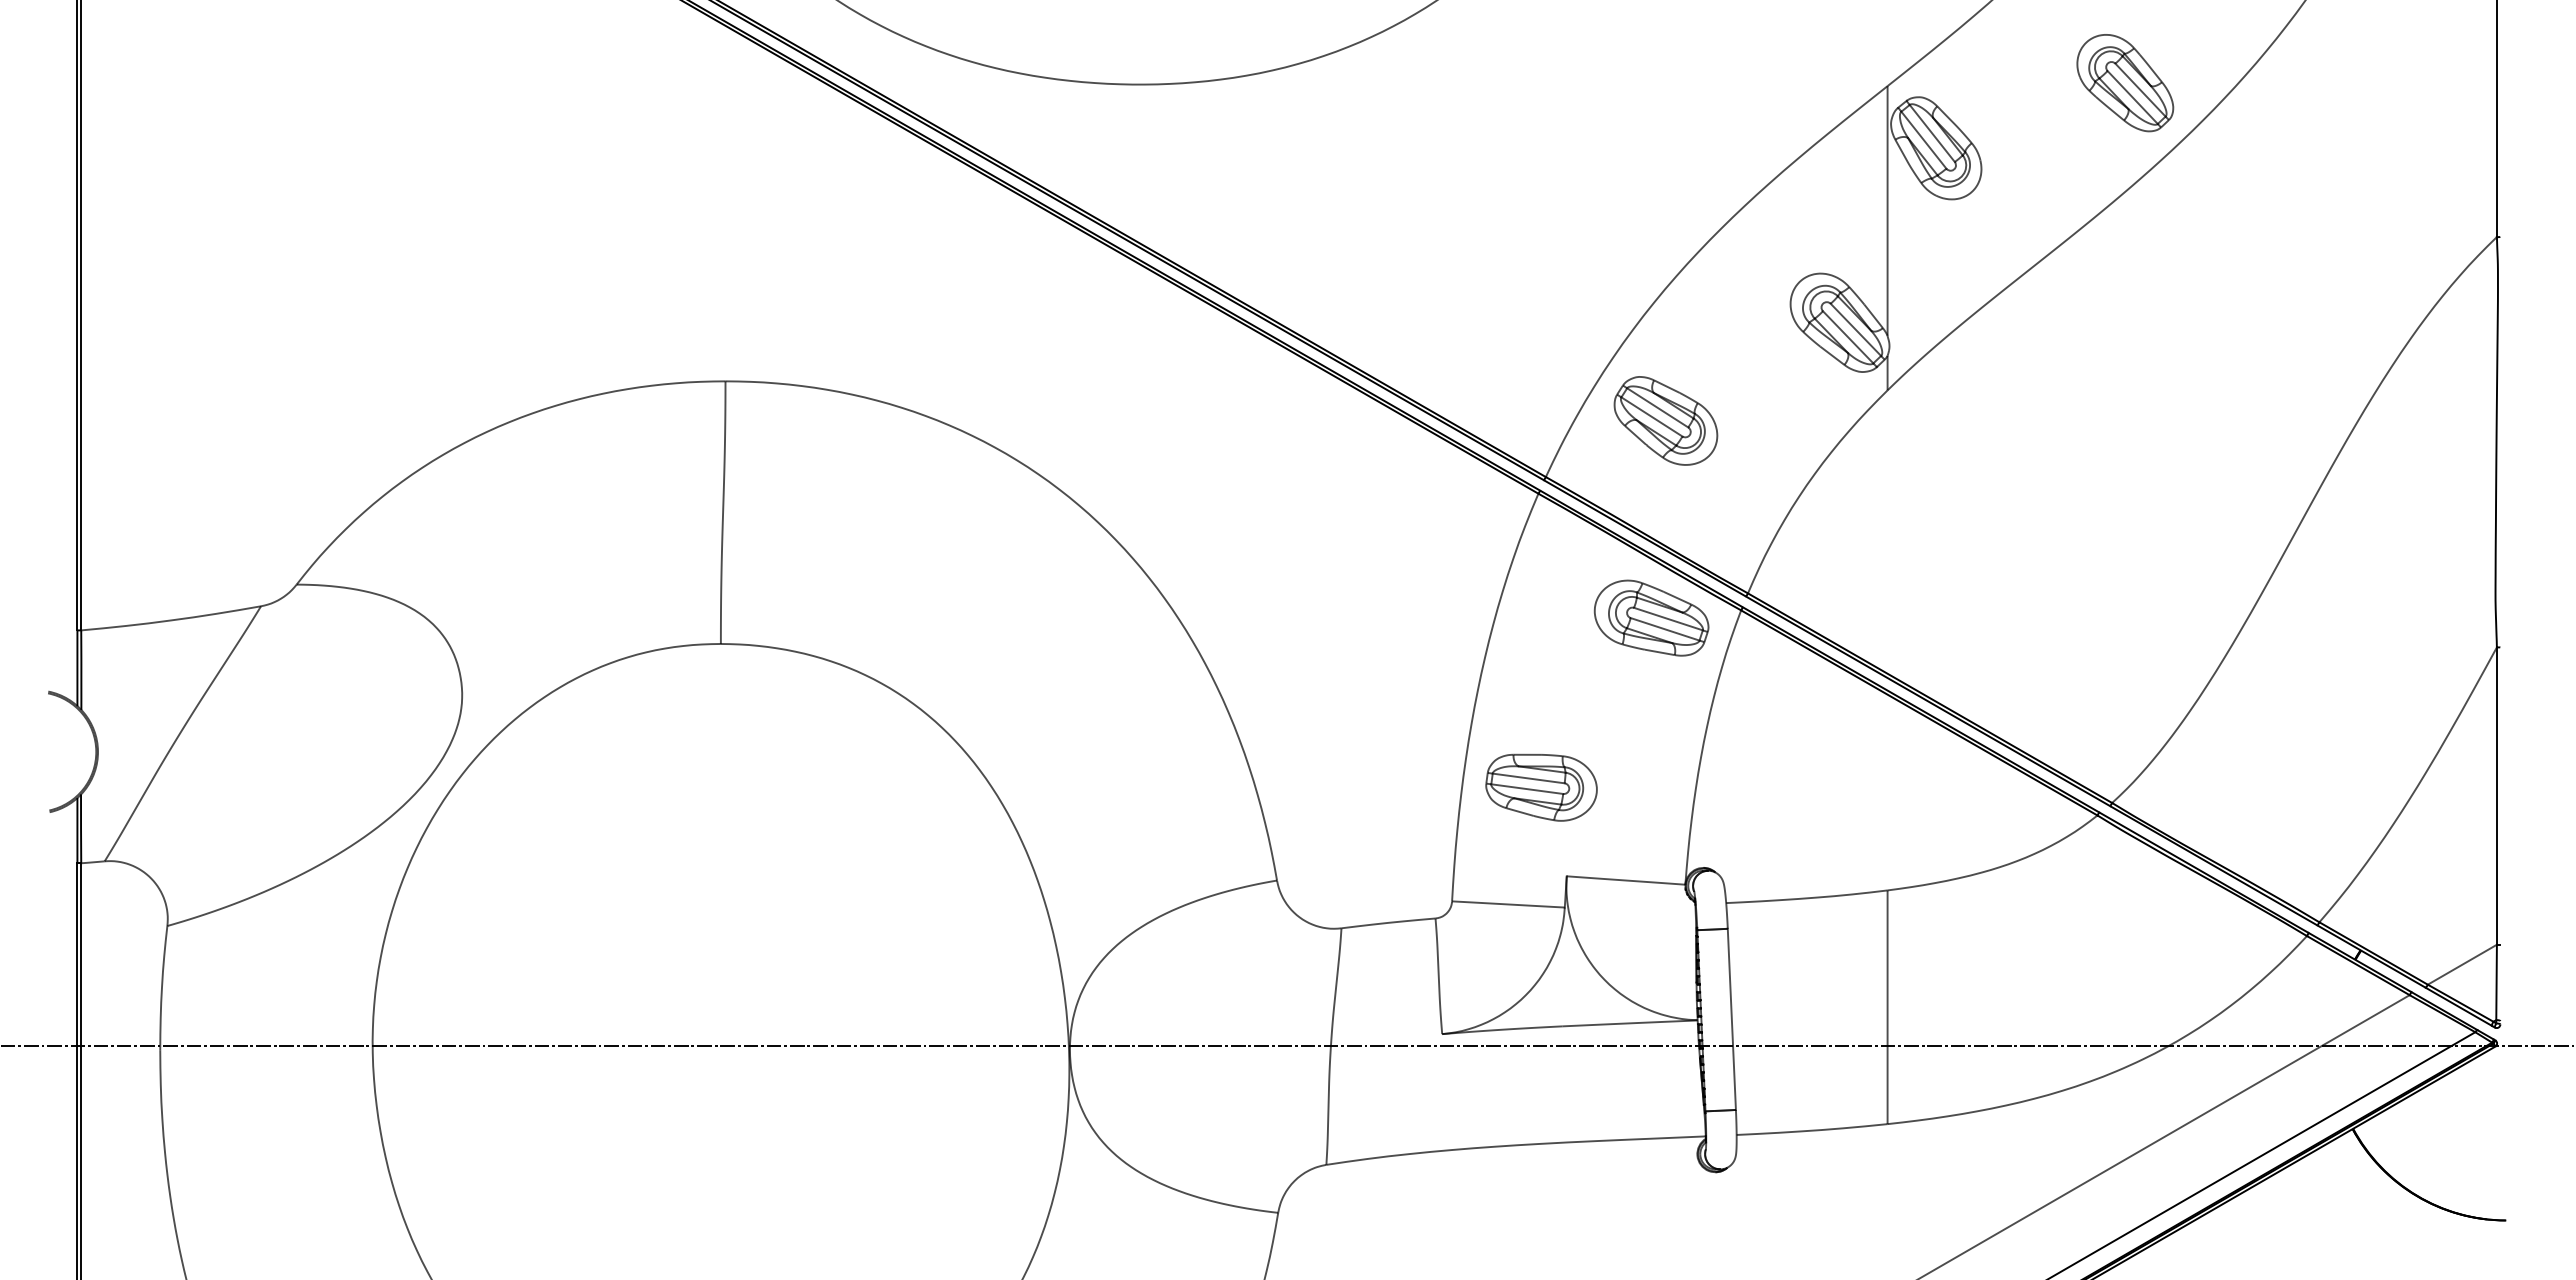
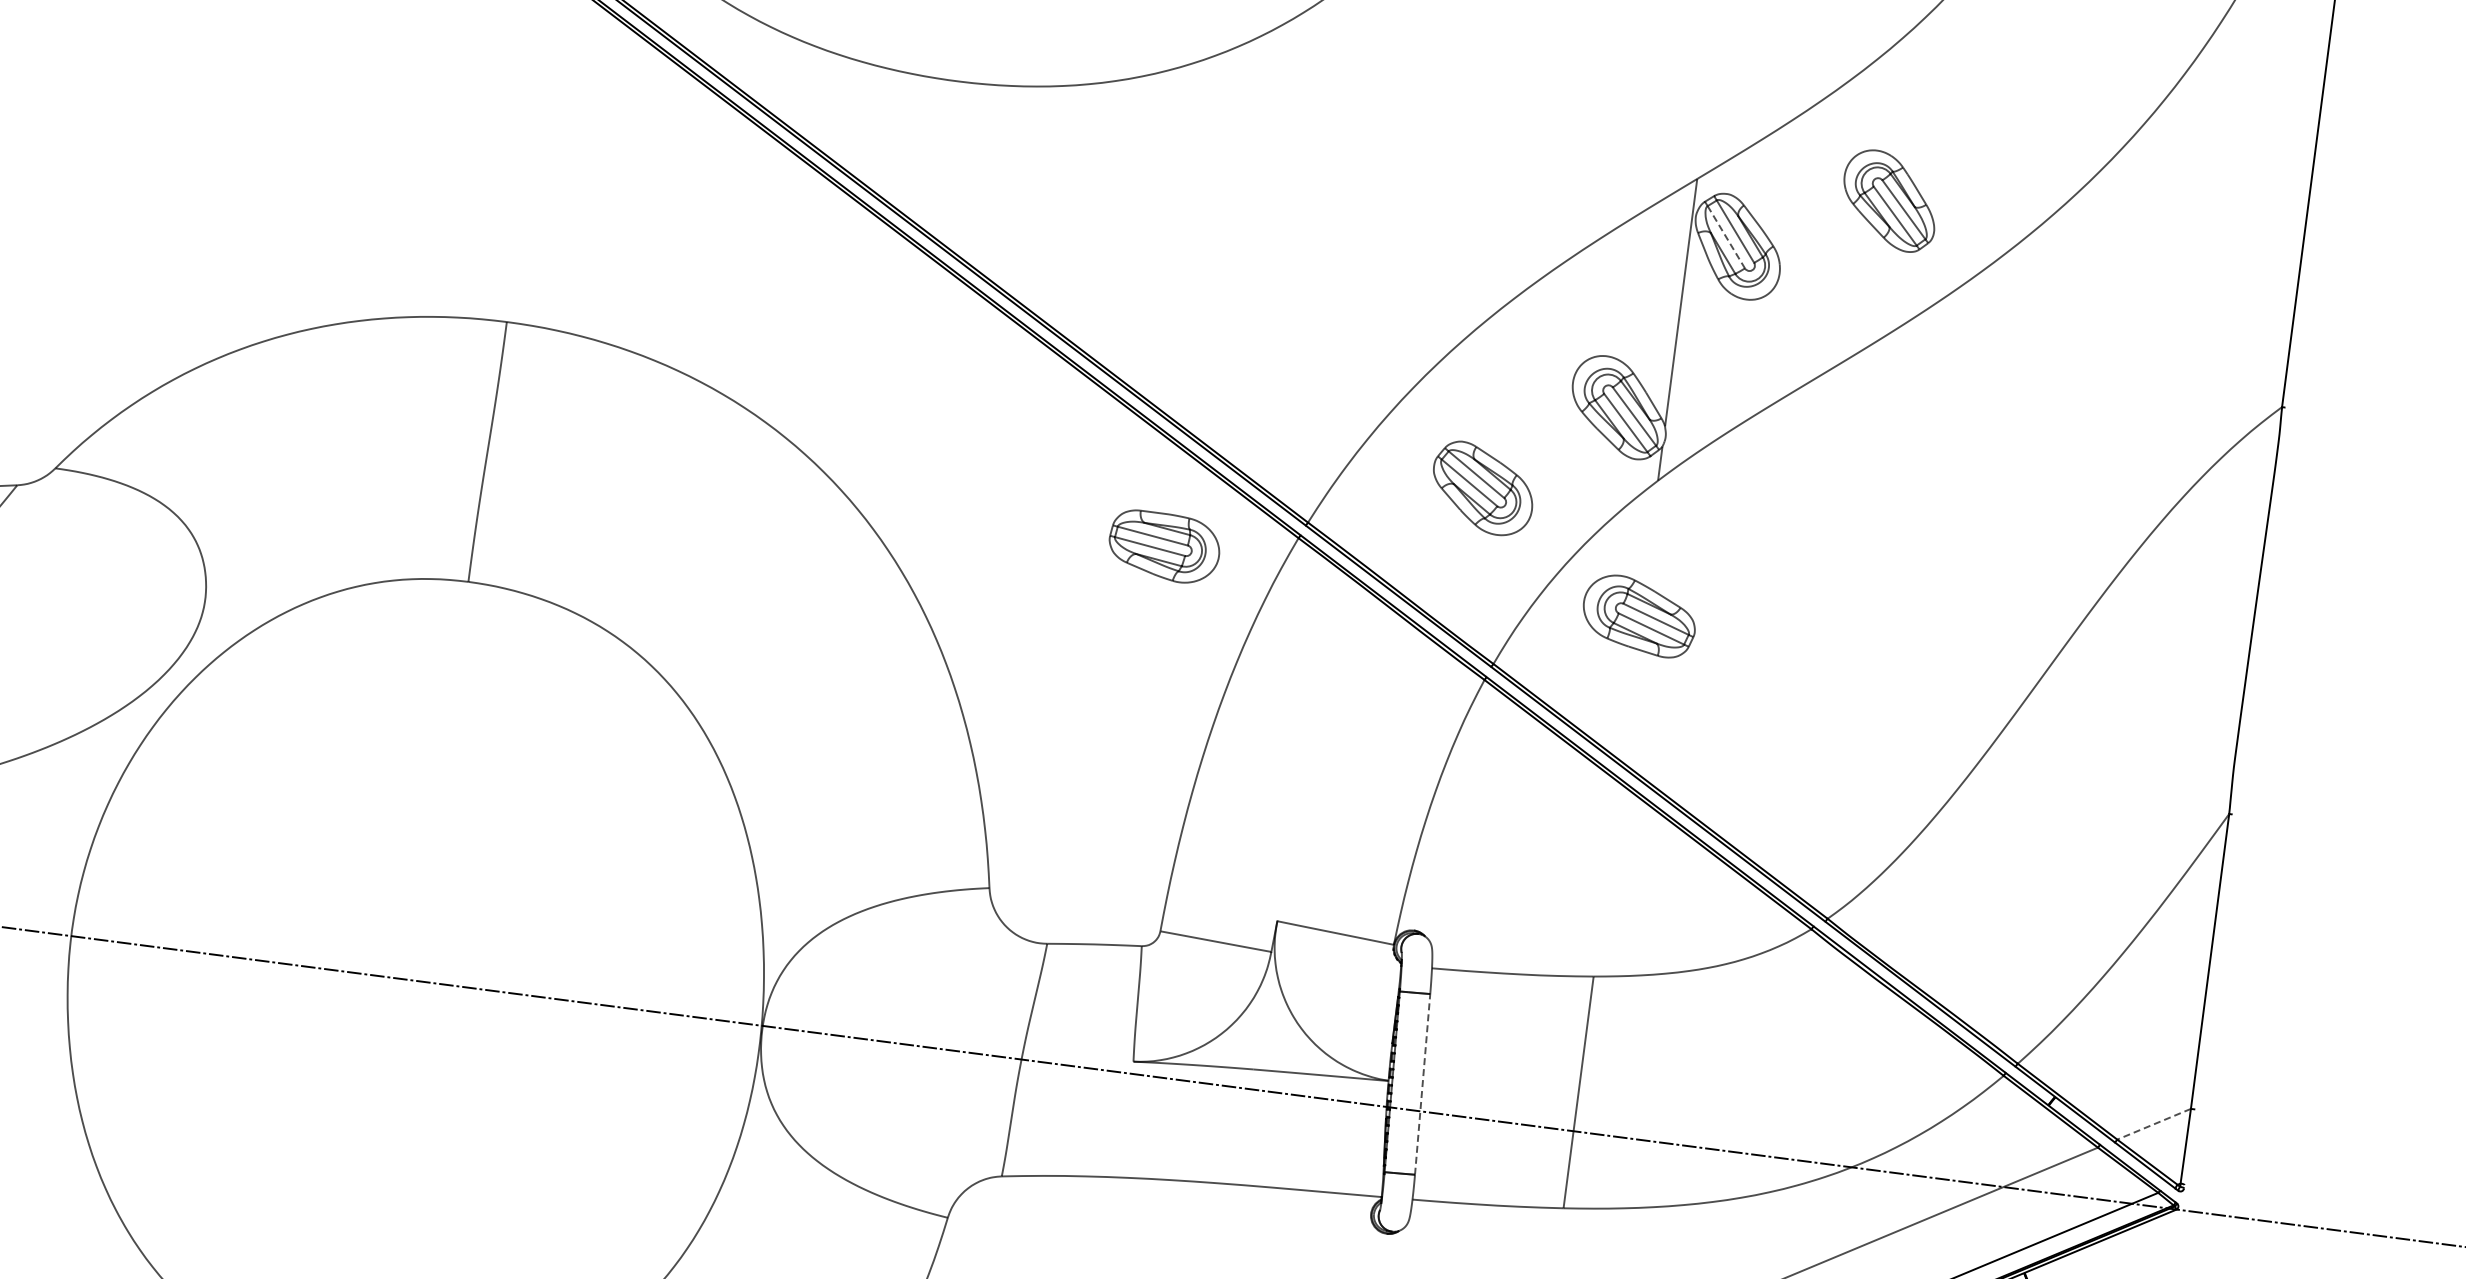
part: (2125, 83) -> (1889, 201), moved
line: (1924, 140) -> (1726, 237), solid -> dashed
part: (1665, 420) -> (1482, 488), moved
part: (1651, 617) -> (1639, 615), moved
part: (1541, 787) -> (1164, 546), moved
line: (2462, 964) -> (2154, 1124), solid -> dashed
line: (1731, 1019) -> (1422, 1084), solid -> dashed

